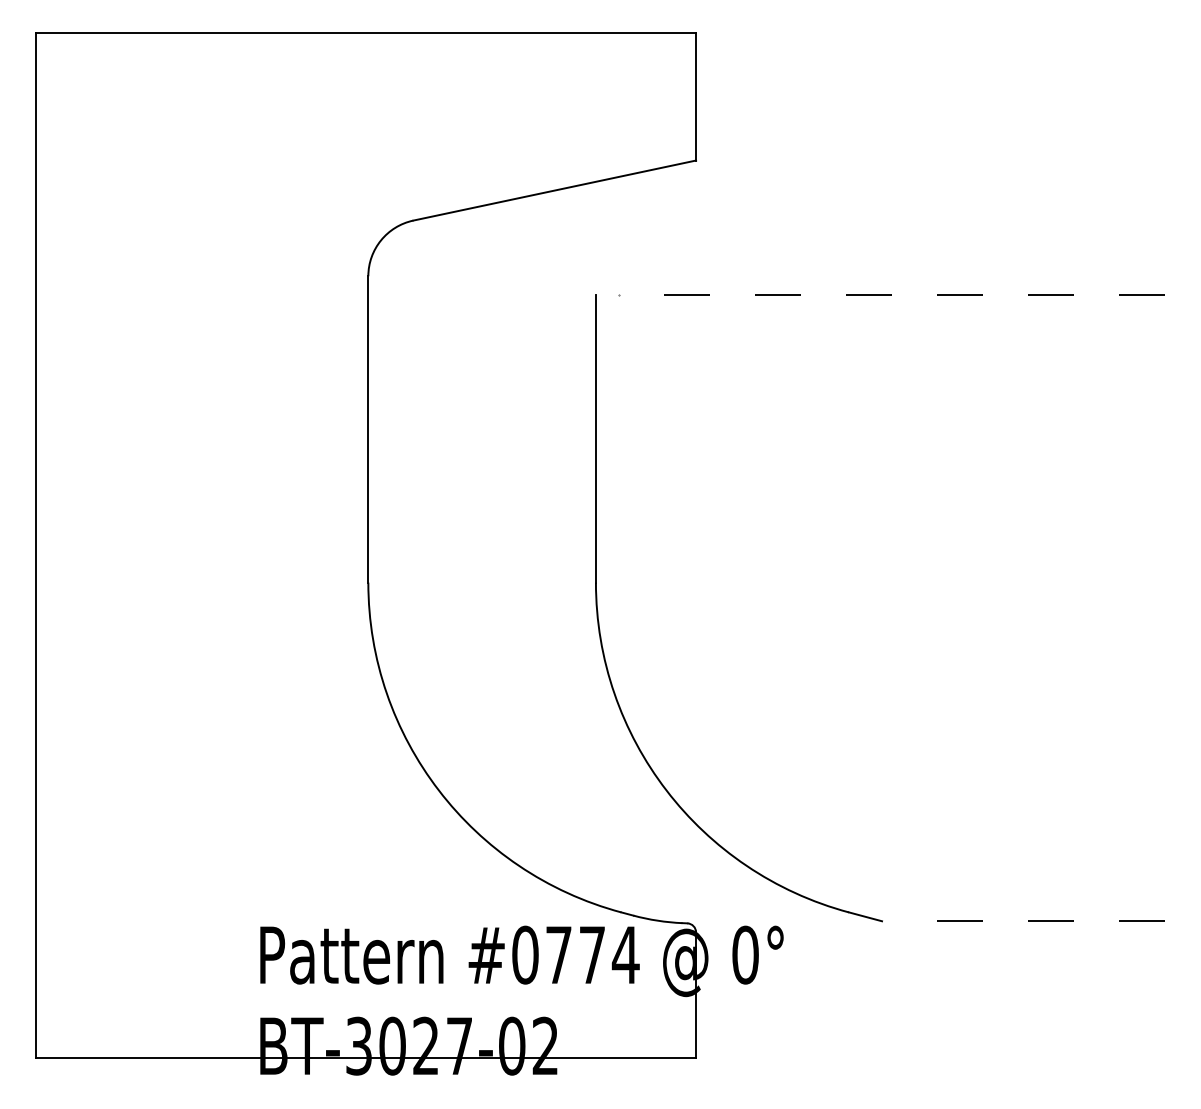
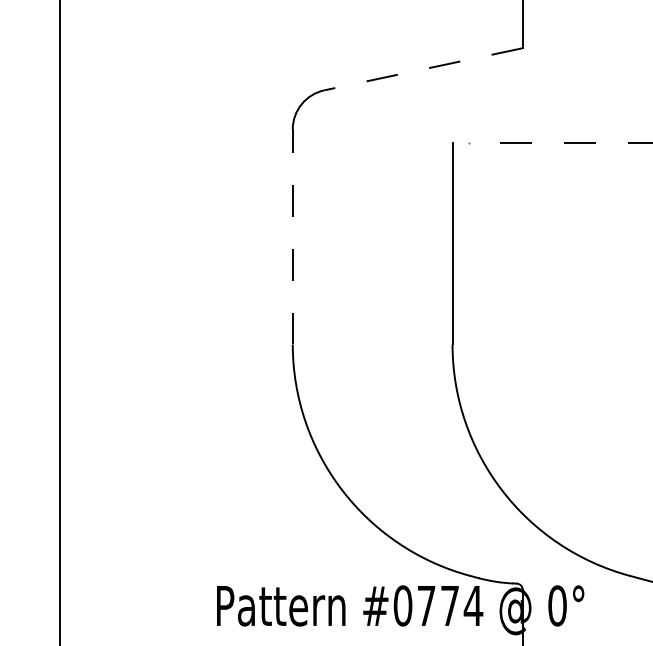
line: (554, 190) -> (423, 69), solid -> dashed
line: (368, 428) -> (292, 236), solid -> dashed

